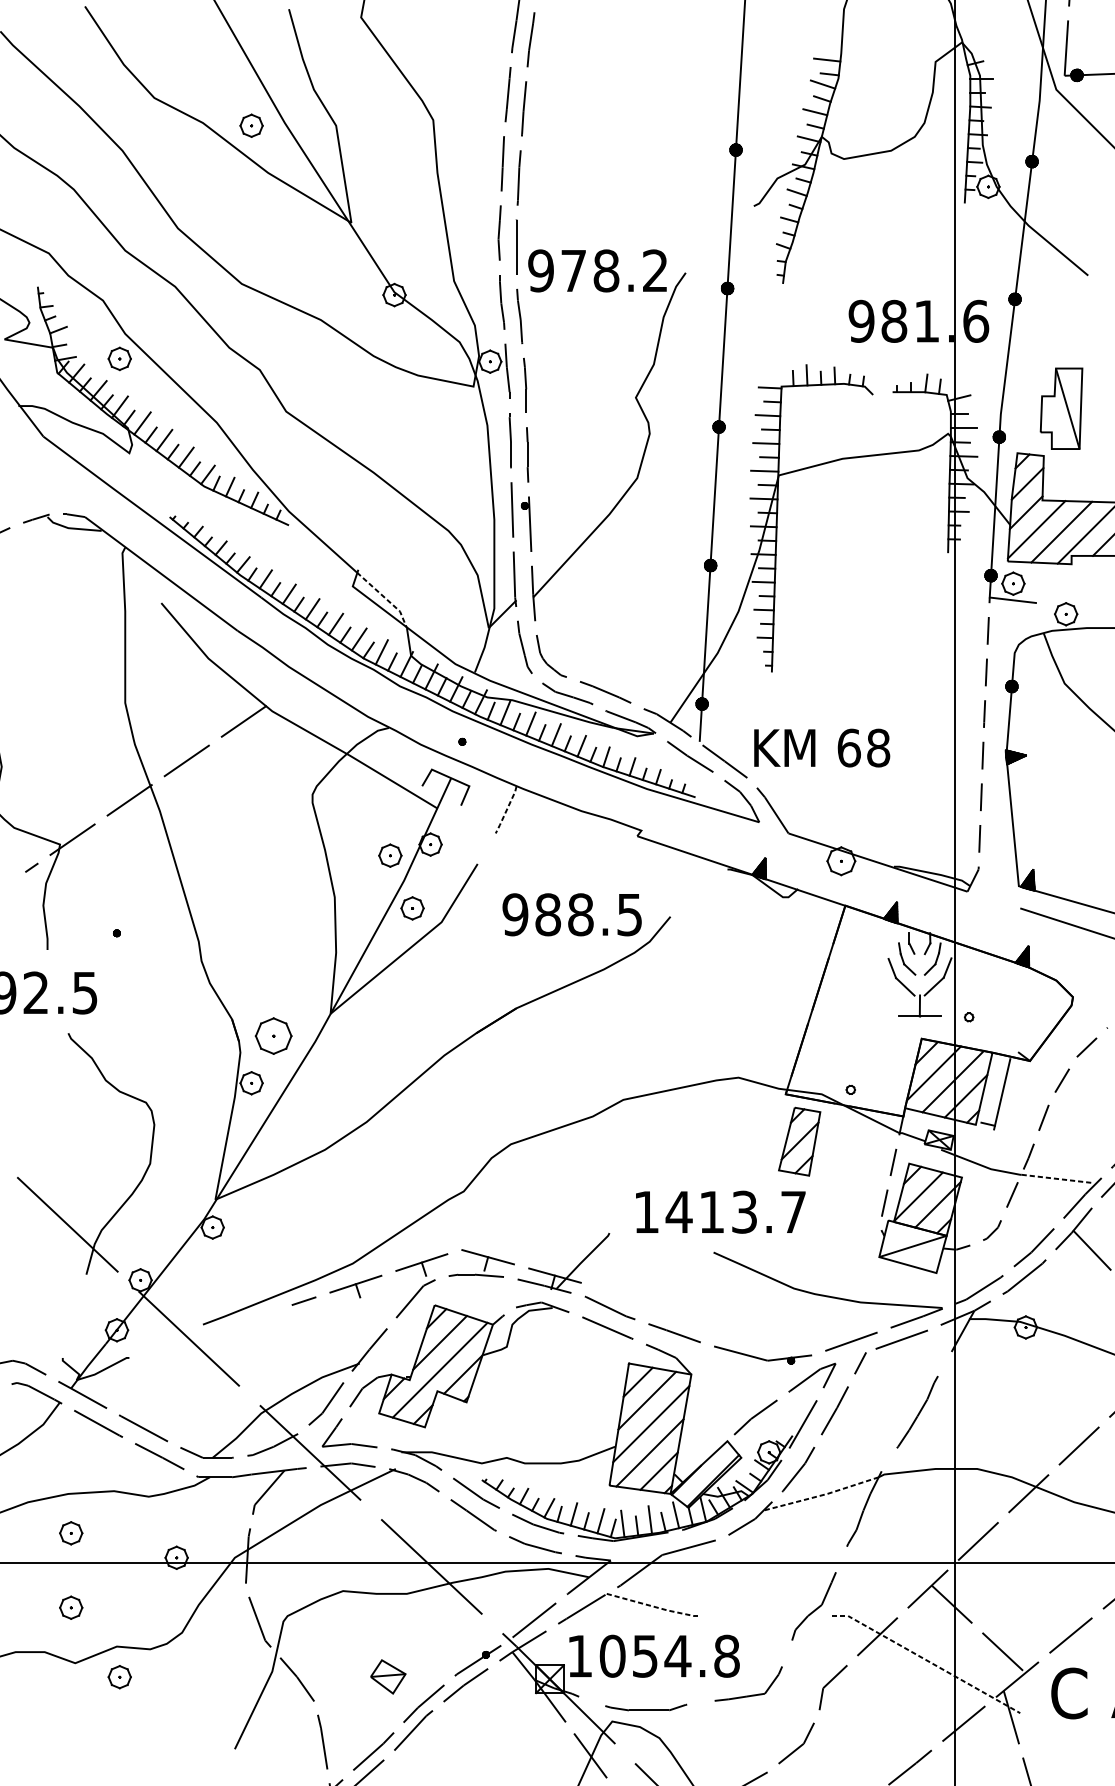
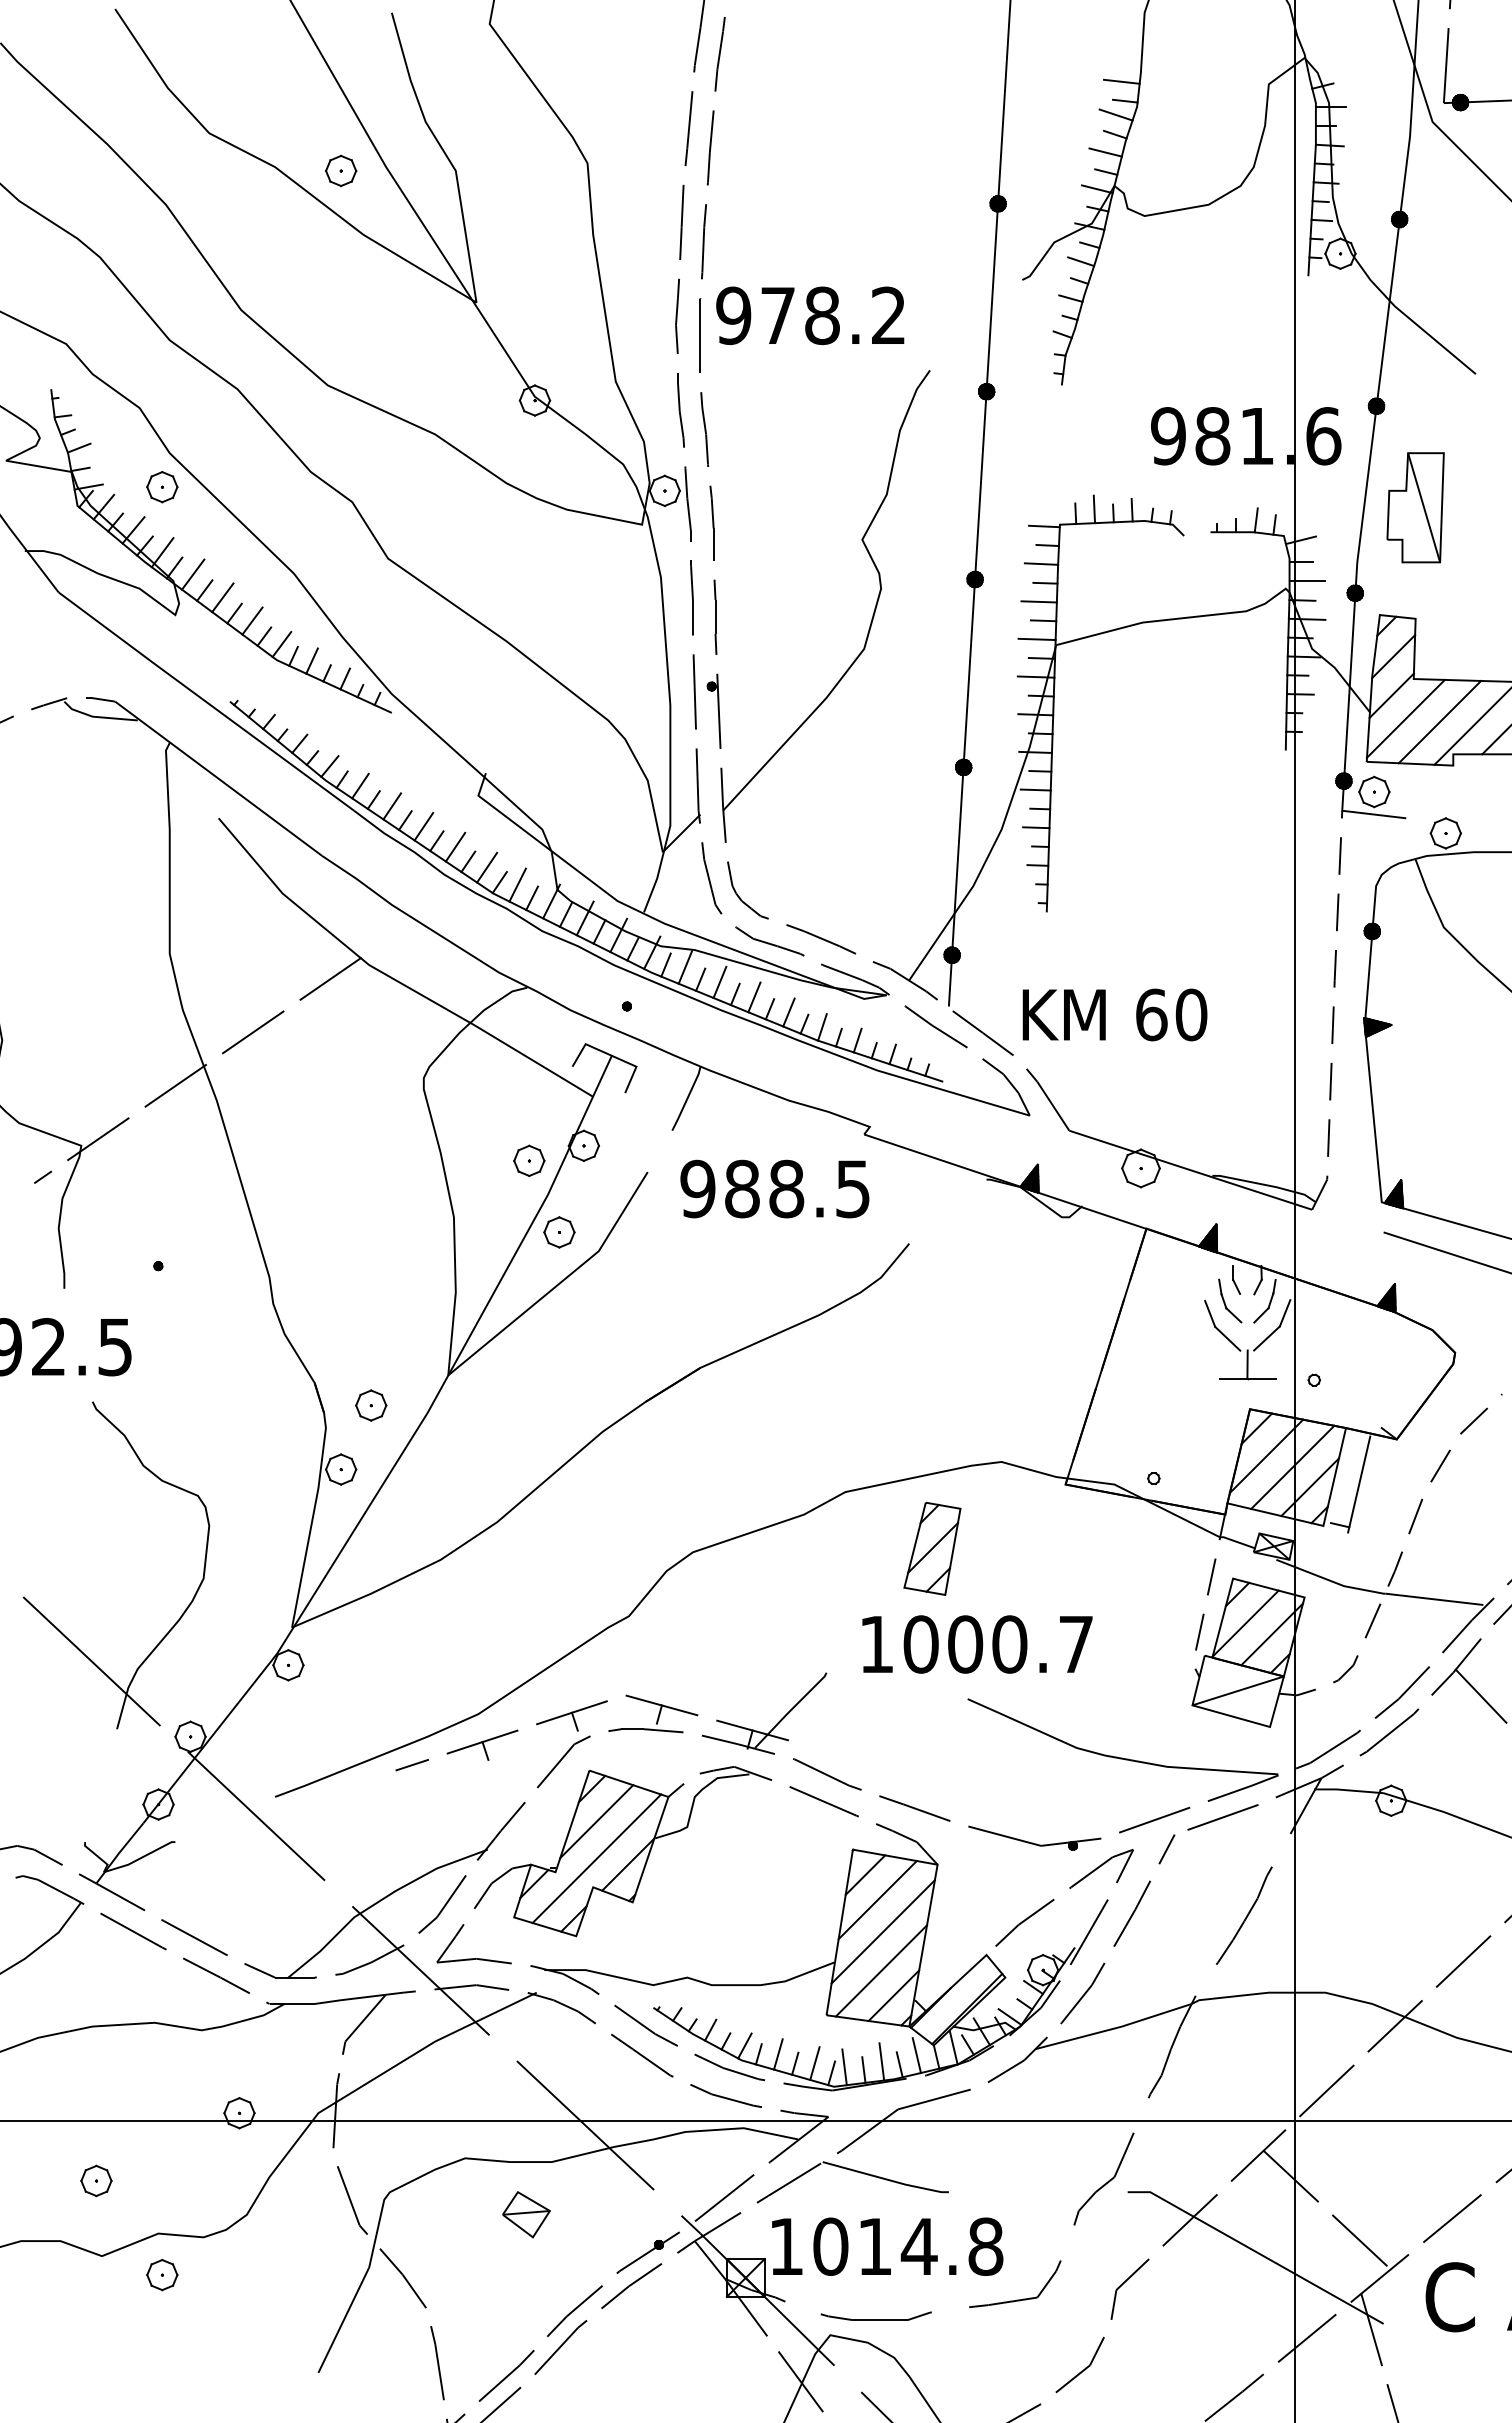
text: (597, 270) -> (810, 315), moved
part: (1061, 408) -> (1415, 507), moved
line: (386, 598) -> (523, 812), dashed -> solid
text: (878, 747) -> (1191, 1014), 68 -> 60
line: (506, 810) -> (687, 1099), dashed -> solid
text: (571, 914) -> (774, 1188), moved
part: (274, 1036) -> (371, 1405), size x0.62
part: (799, 1141) -> (932, 1548), moved
line: (1057, 1179) -> (1434, 1599), dashed -> solid
text: (711, 1212) -> (964, 1644), 1413.7 -> 1000.7
line: (821, 1495) -> (1114, 2028), dashed -> solid
part: (71, 1532) -> (96, 2079), removed
line: (654, 1606) -> (887, 2179), dashed -> solid
text: (644, 1656) -> (874, 2246), 1054.8 -> 1014.8
line: (926, 1660) -> (1256, 2252), dashed -> solid
part: (388, 1676) -> (526, 2214), moved

